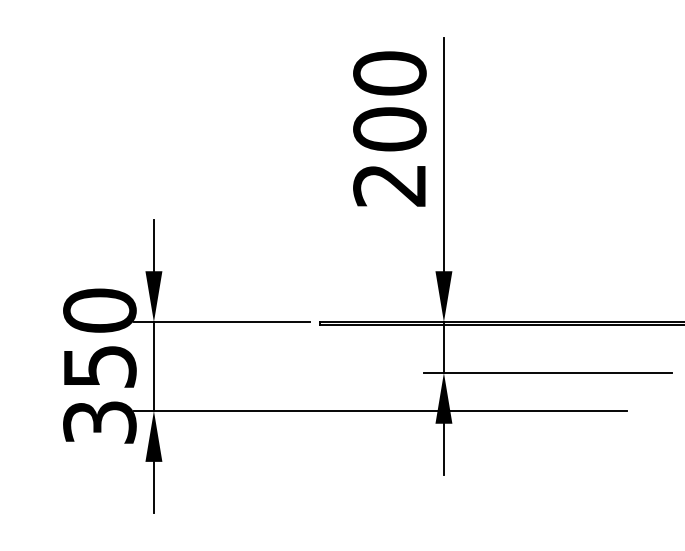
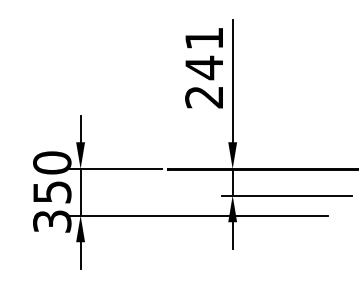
text: (390, 101) -> (204, 53), 200 -> 241

